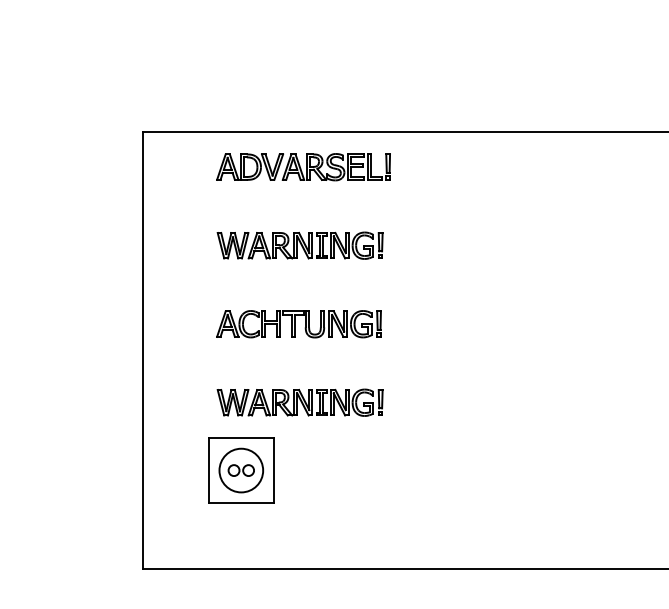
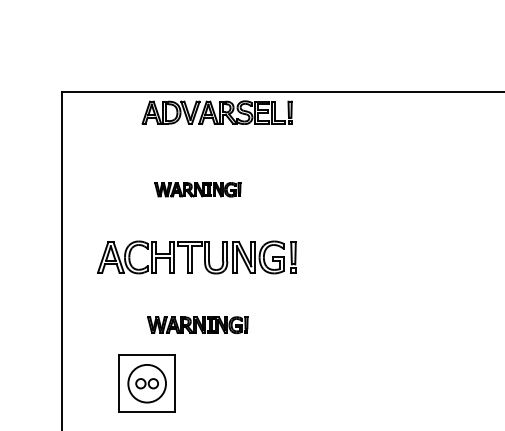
part: (303, 167) -> (217, 112), moved
part: (299, 245) -> (197, 189), size x0.6
part: (298, 324) -> (196, 257), size x1.4
part: (299, 402) -> (197, 325), size x0.7

